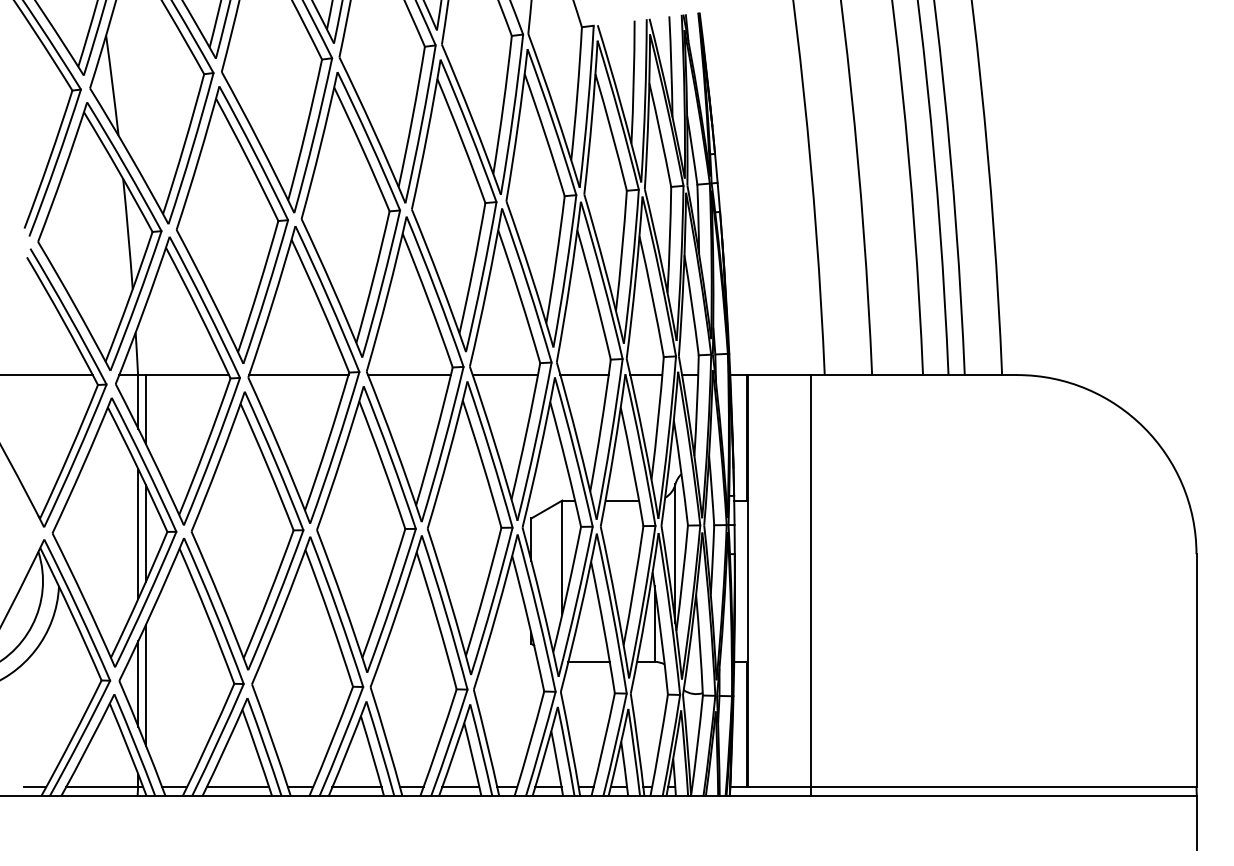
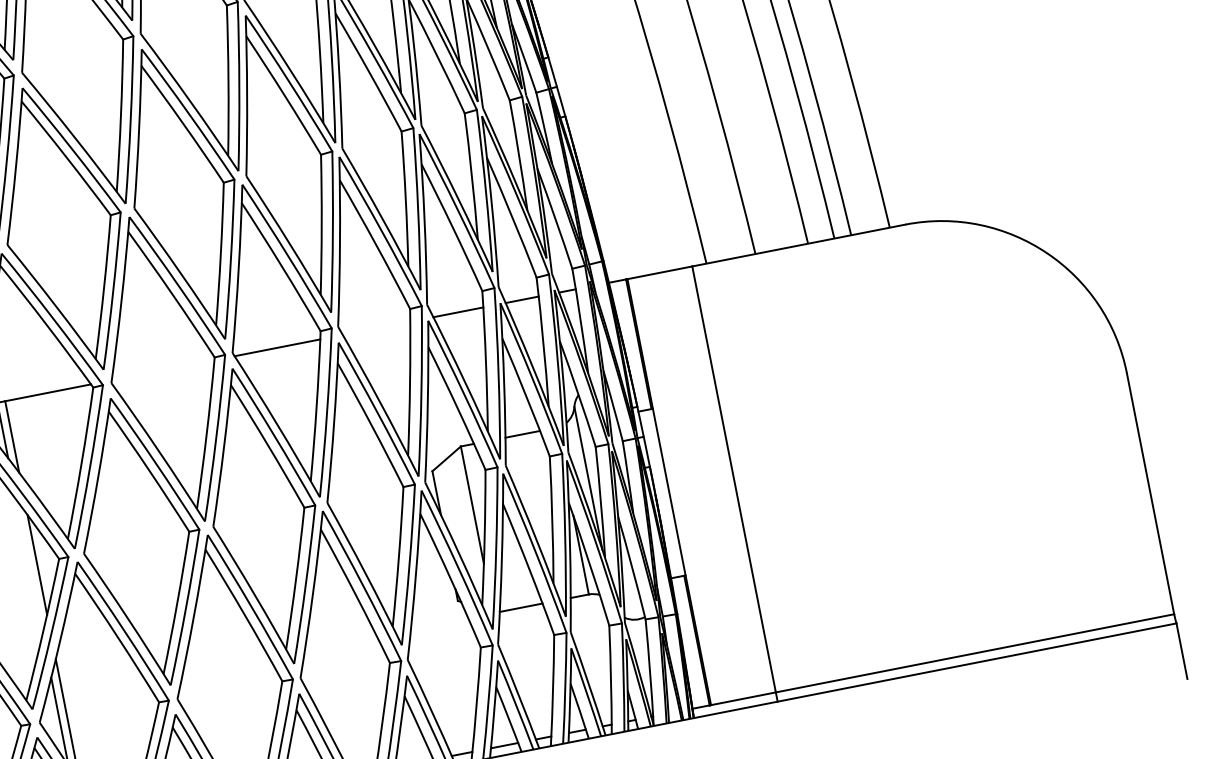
line: (298, 375) -> (162, 370), removed
line: (505, 375) -> (376, 328), removed
line: (138, 533) -> (29, 566), removed

